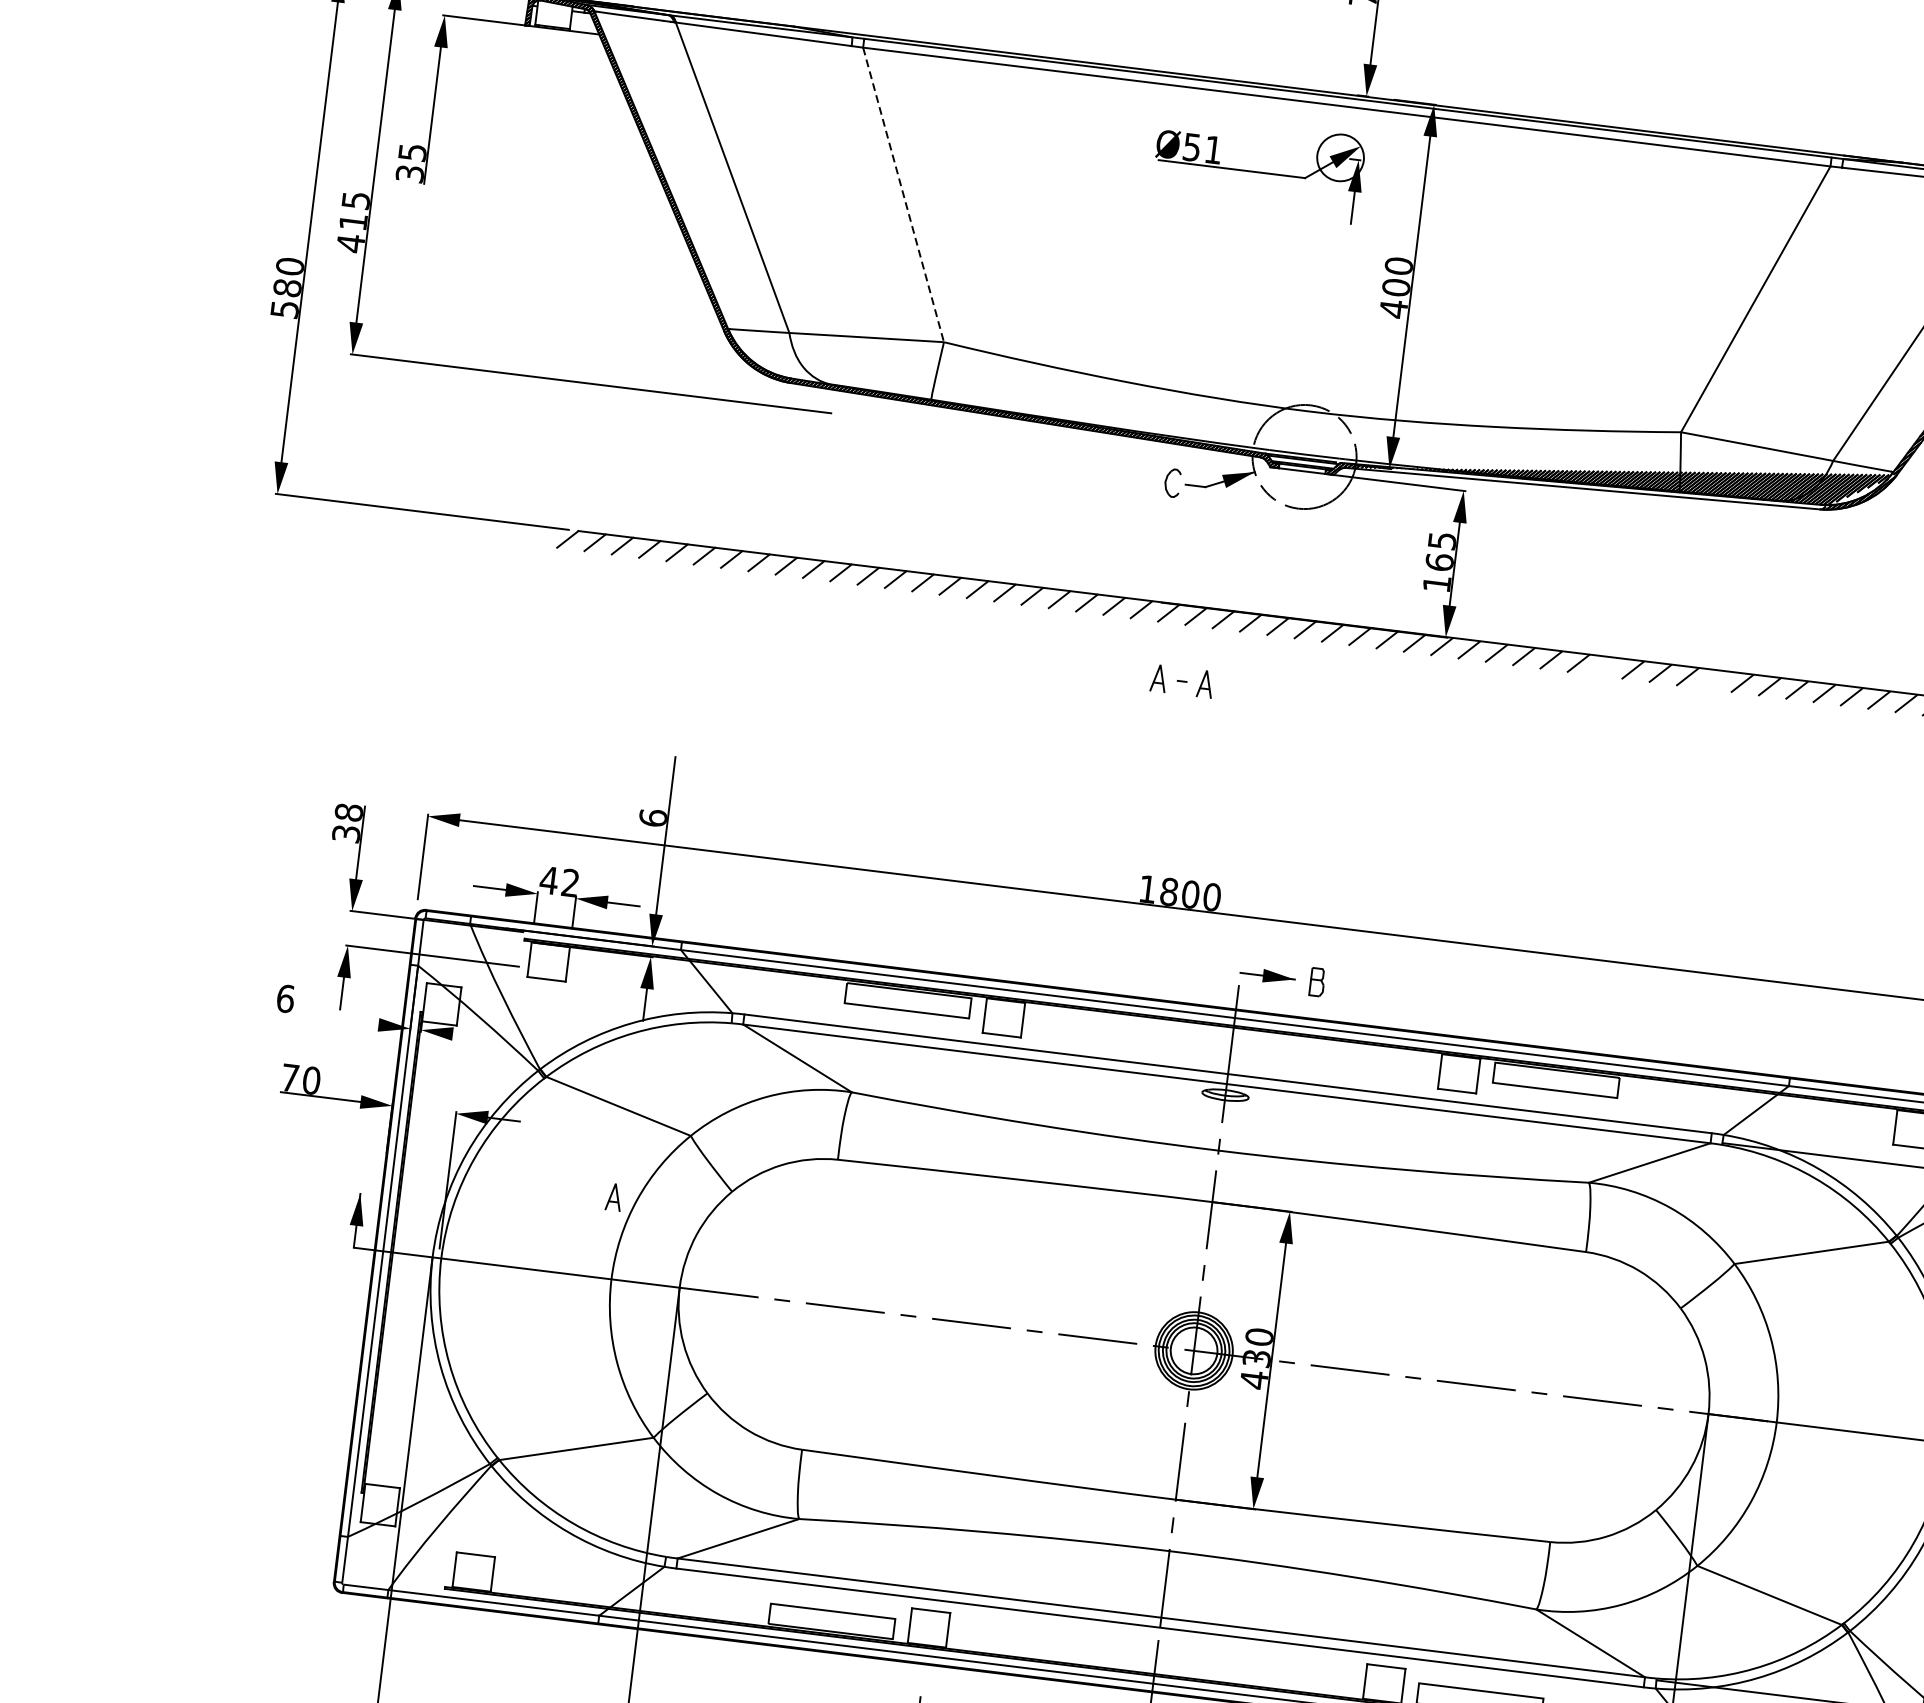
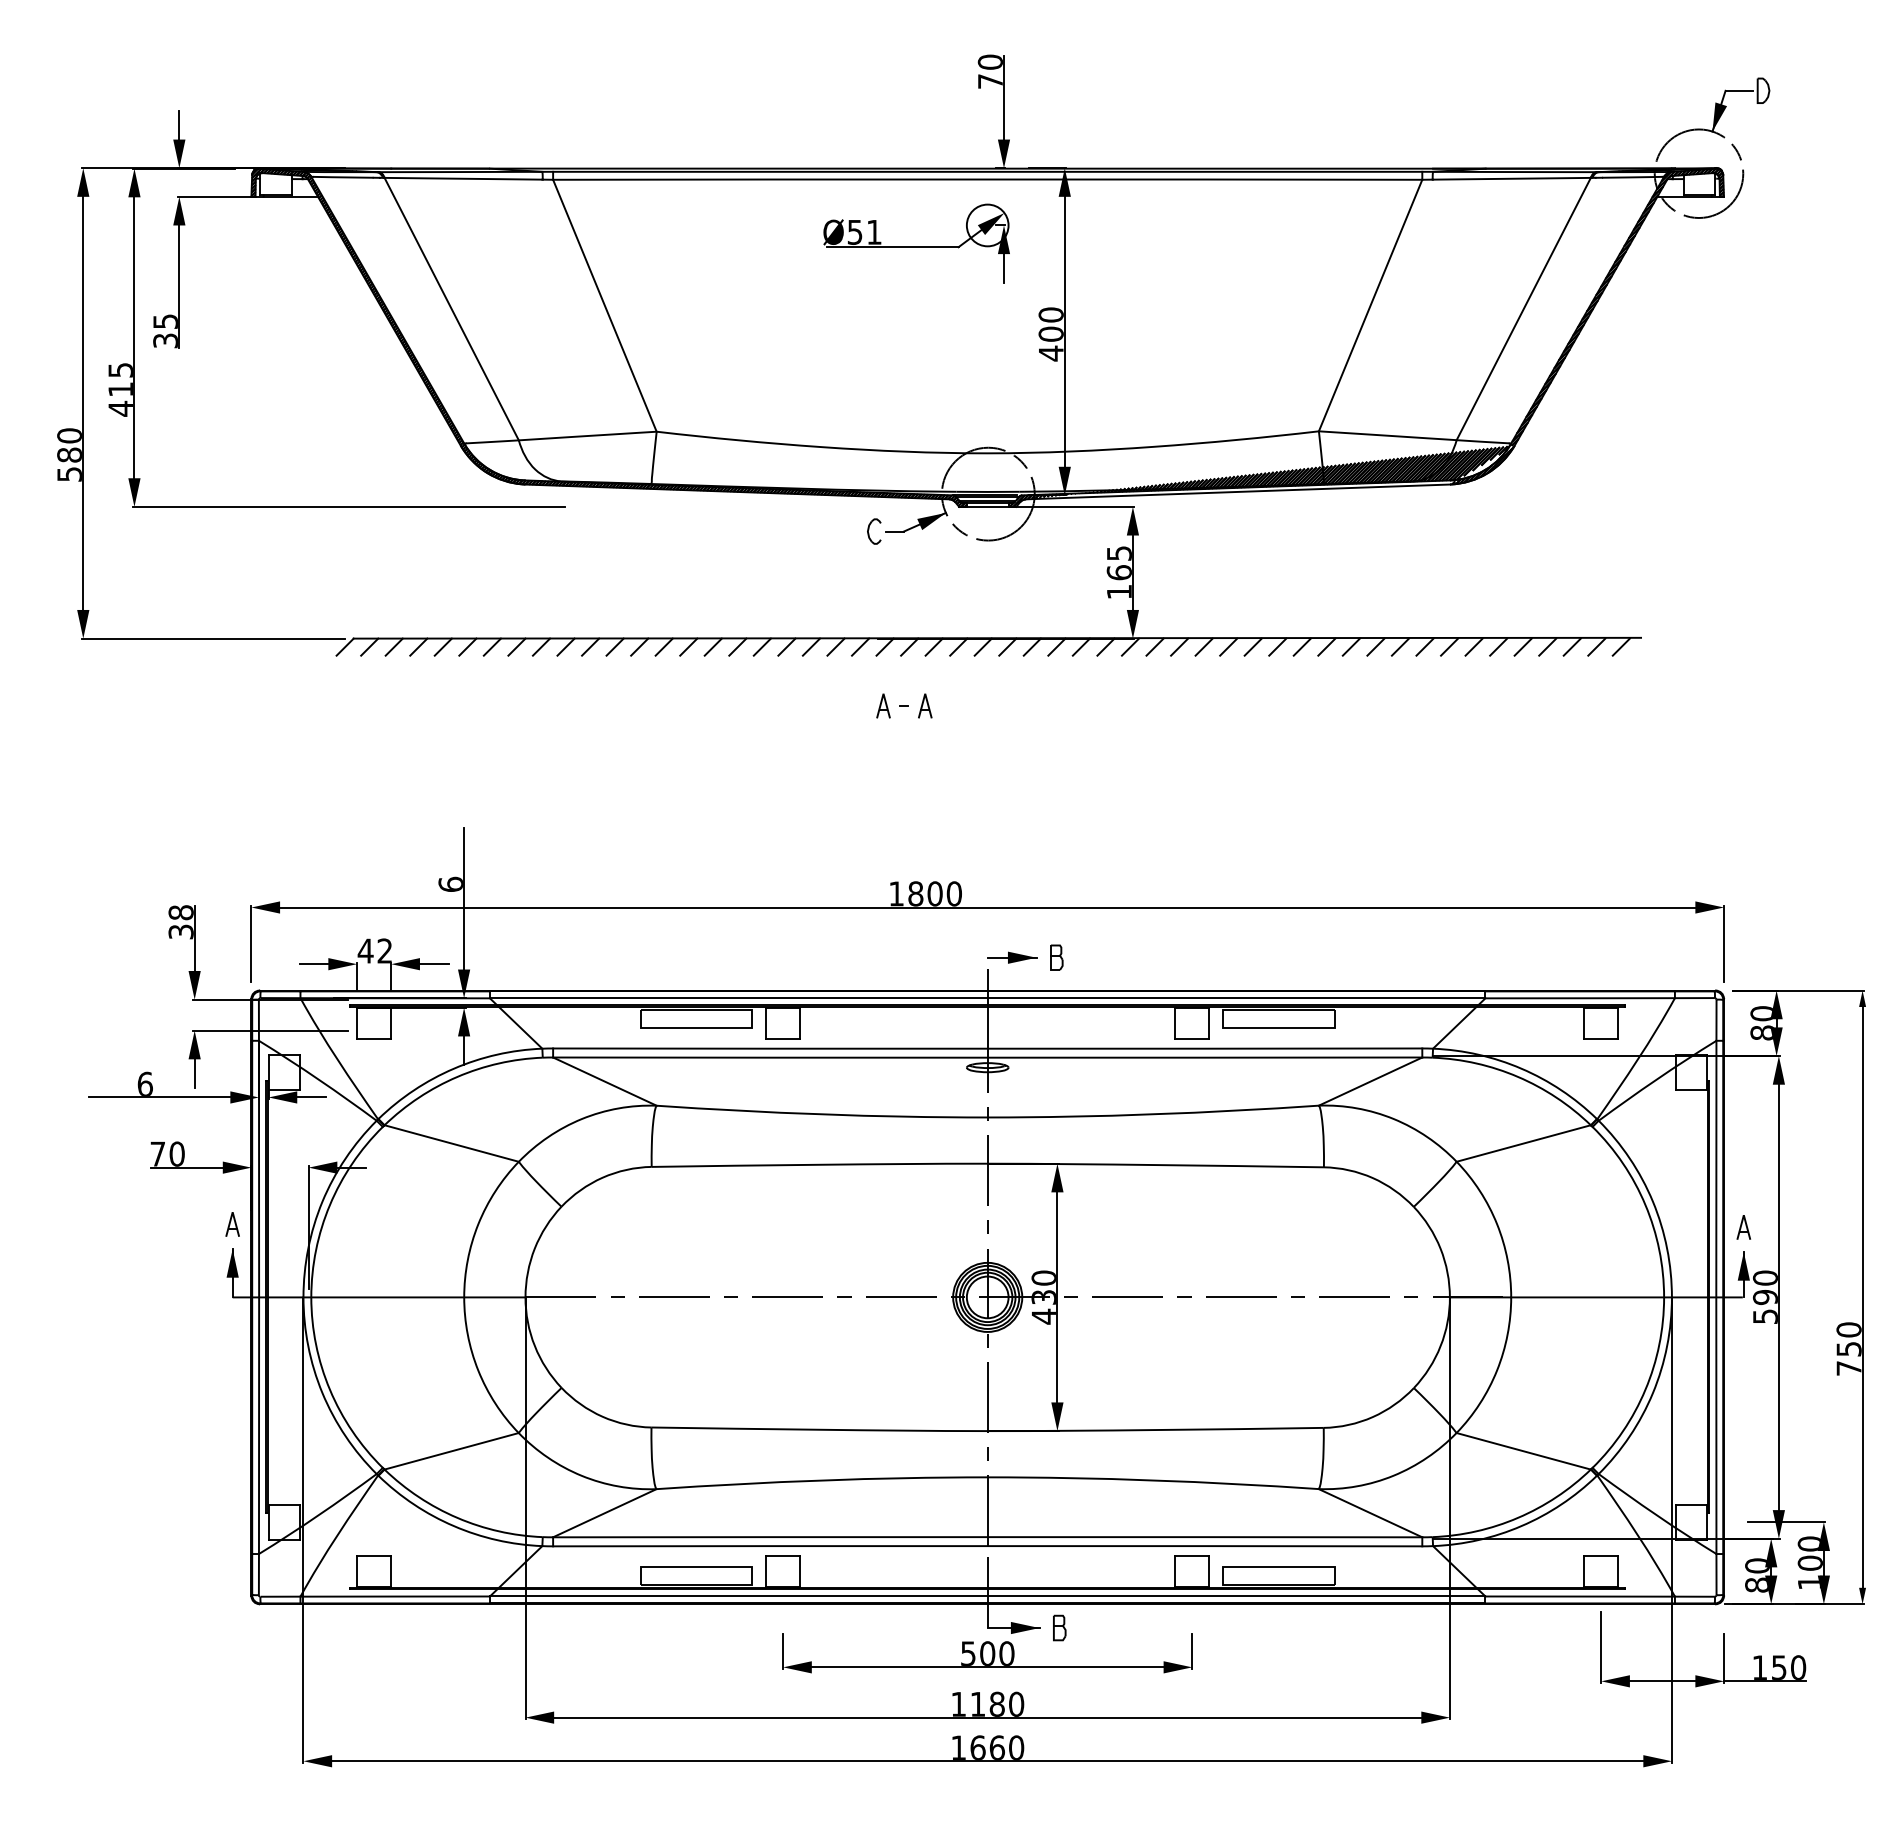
line: (904, 195) -> (605, 306), dashed -> solid
line: (1605, 666) -> (1277, 646), added
line: (1714, 679) -> (1375, 646), added
line: (299, 1015) -> (159, 1097), added
line: (468, 1036) -> (311, 1097), added
part: (613, 1197) -> (232, 1224), moved

